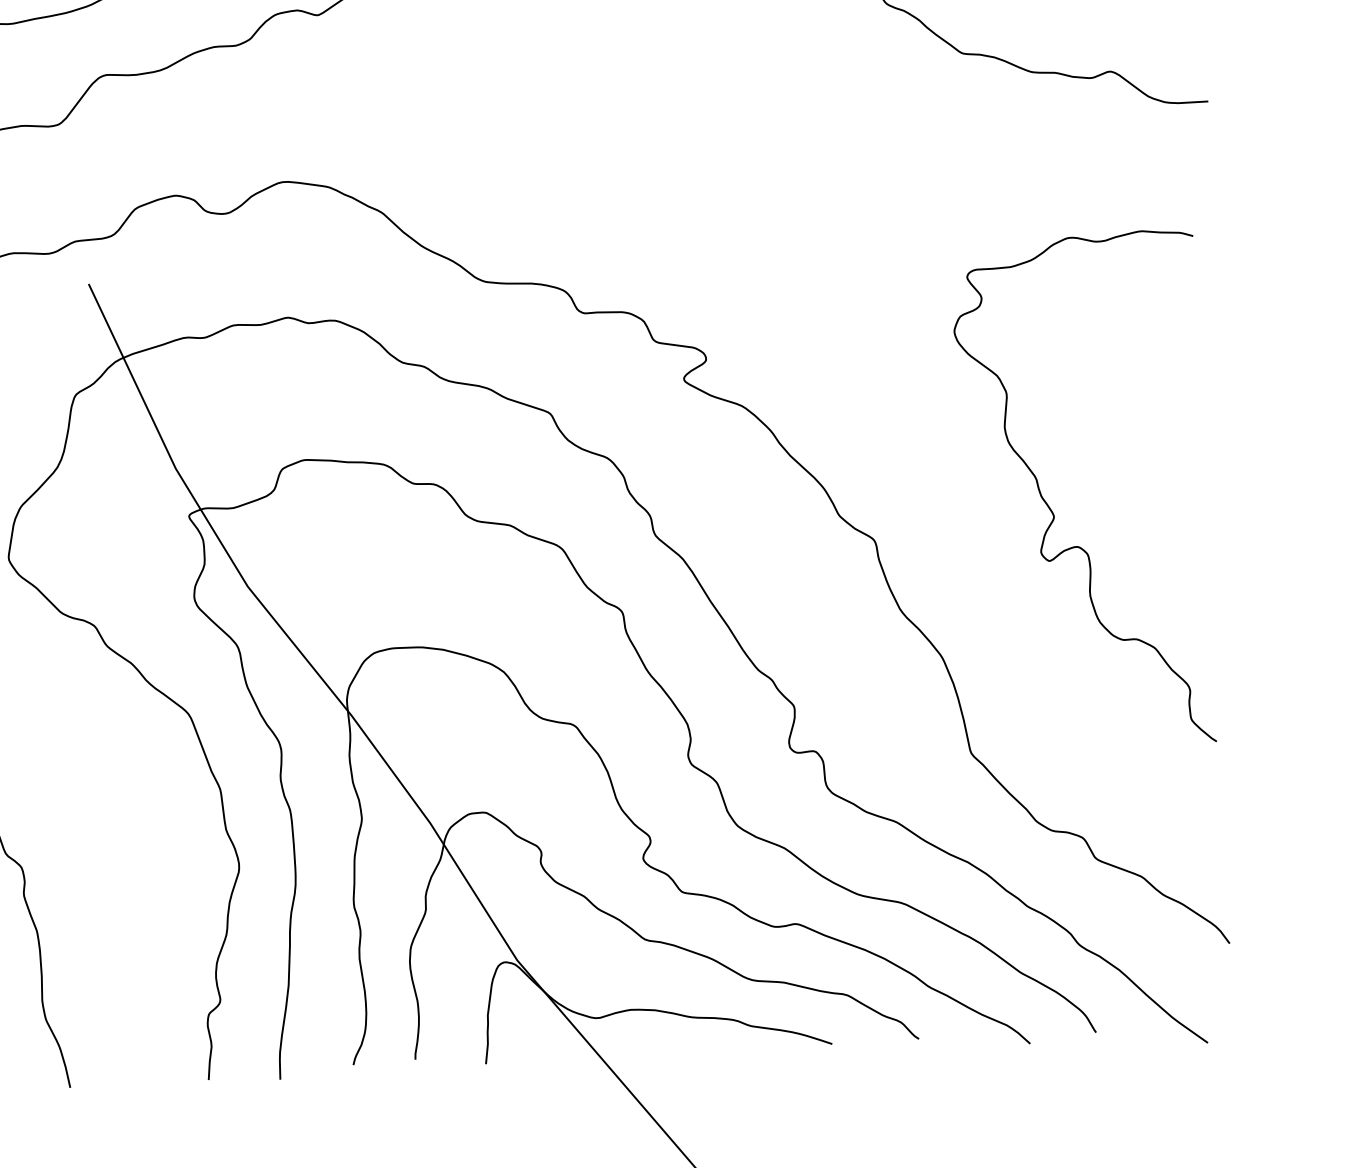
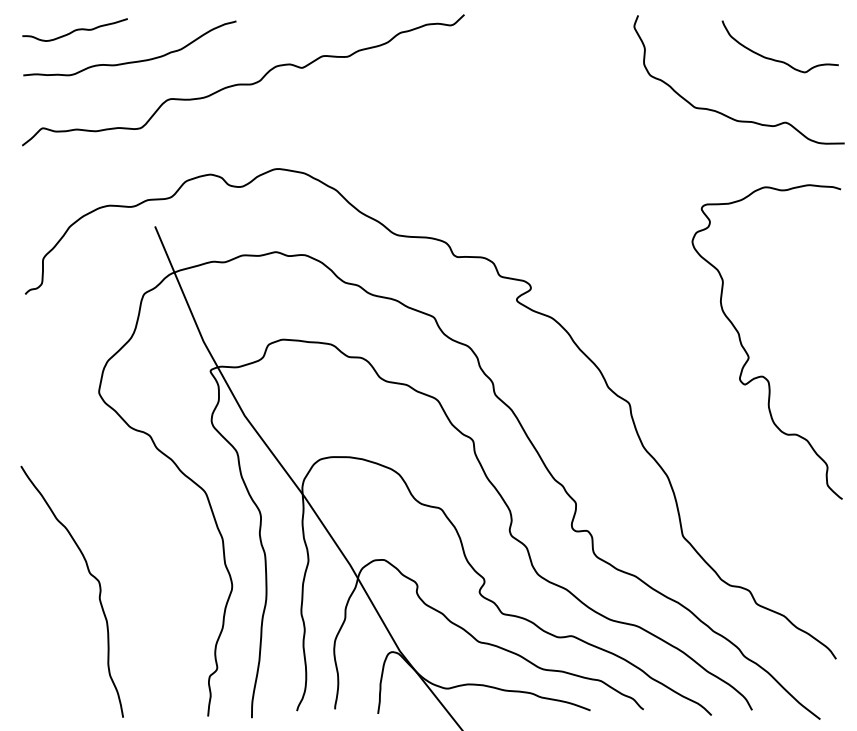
curve: (1049, 505) -> (746, 350), moved

